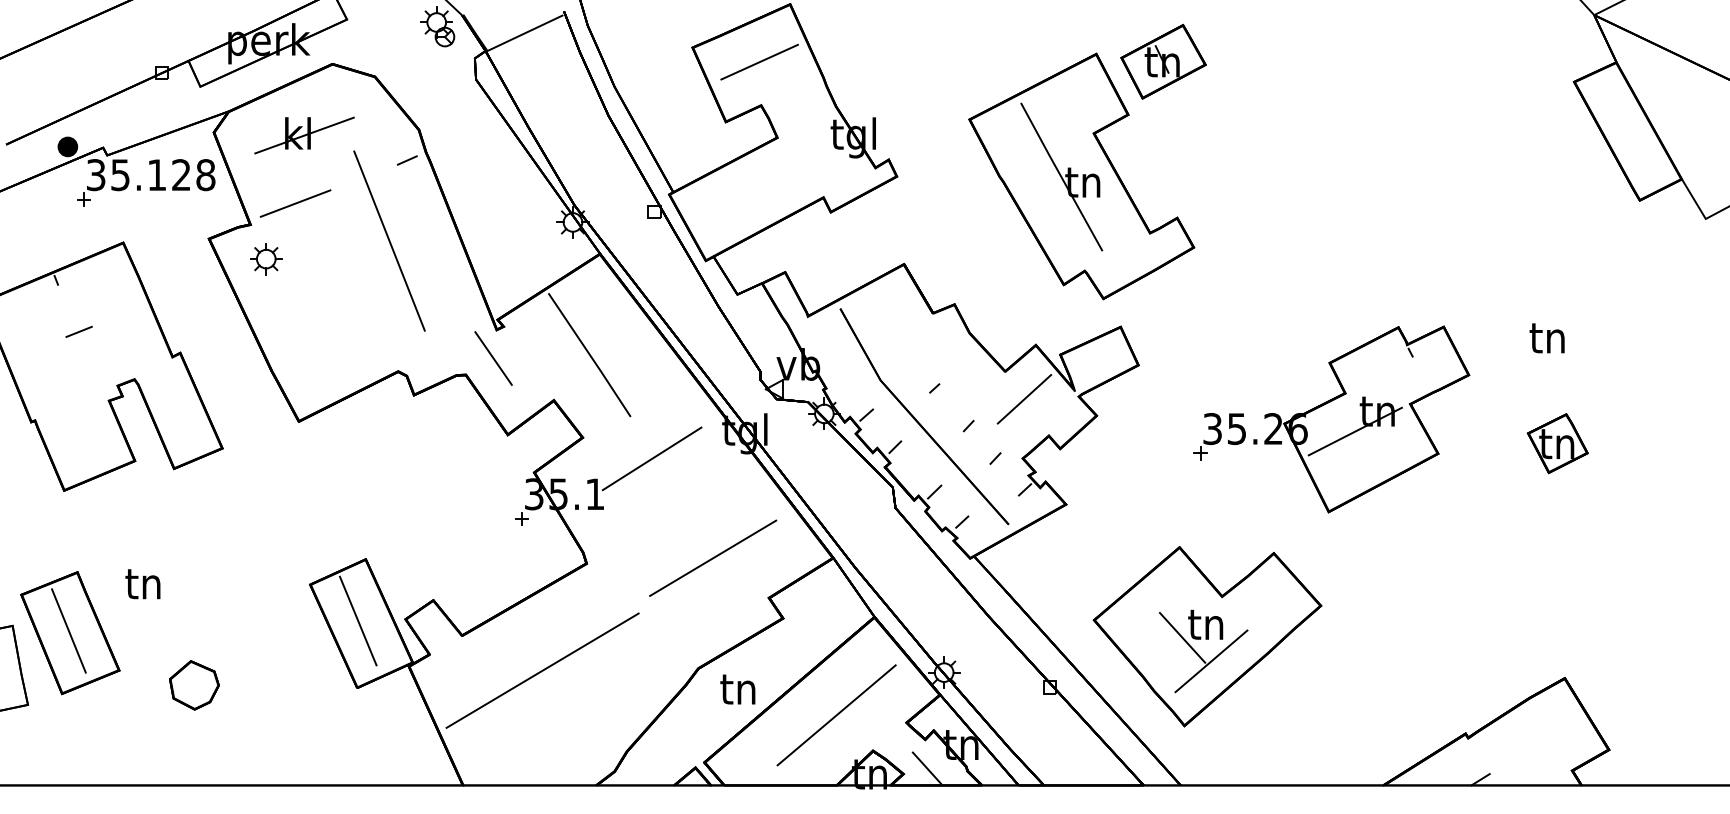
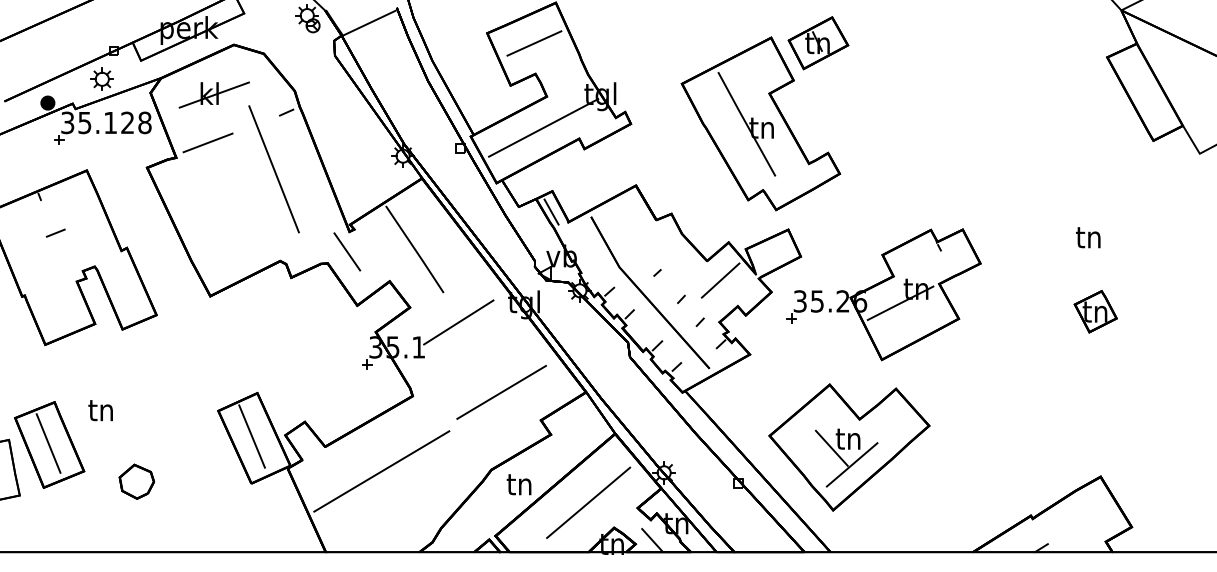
line: (772, 182) -> (543, 128), added
part: (266, 259) -> (102, 79), moved
line: (784, 301) -> (551, 211), added
part: (1331, 419) -> (883, 294), moved

